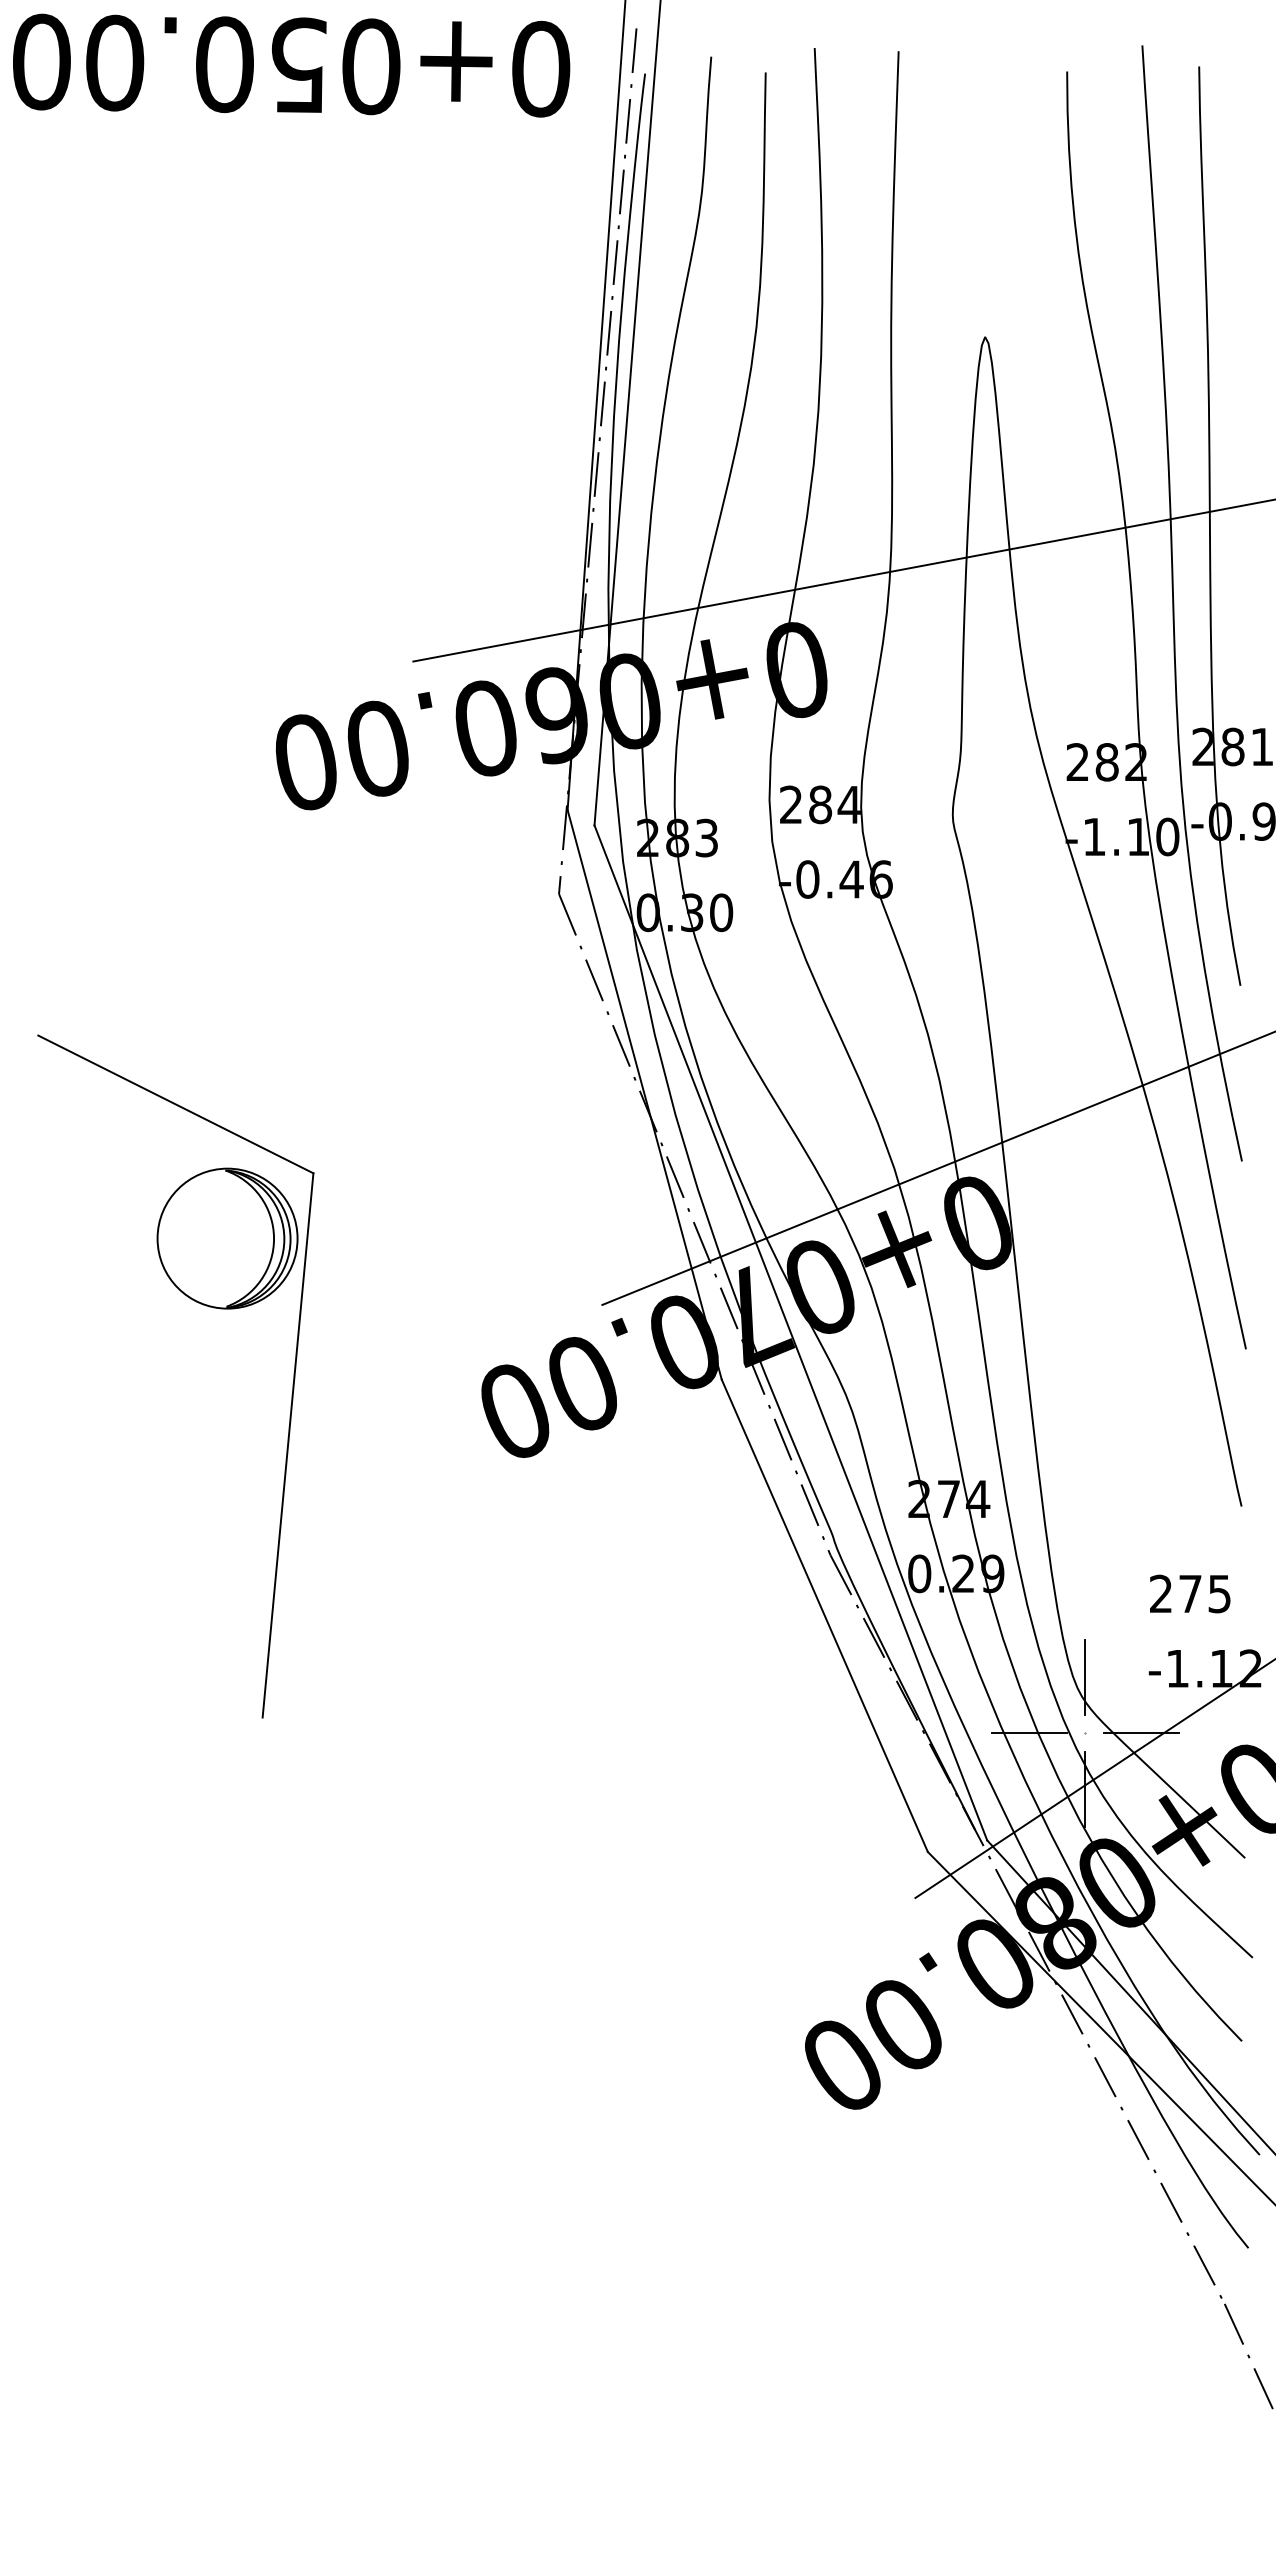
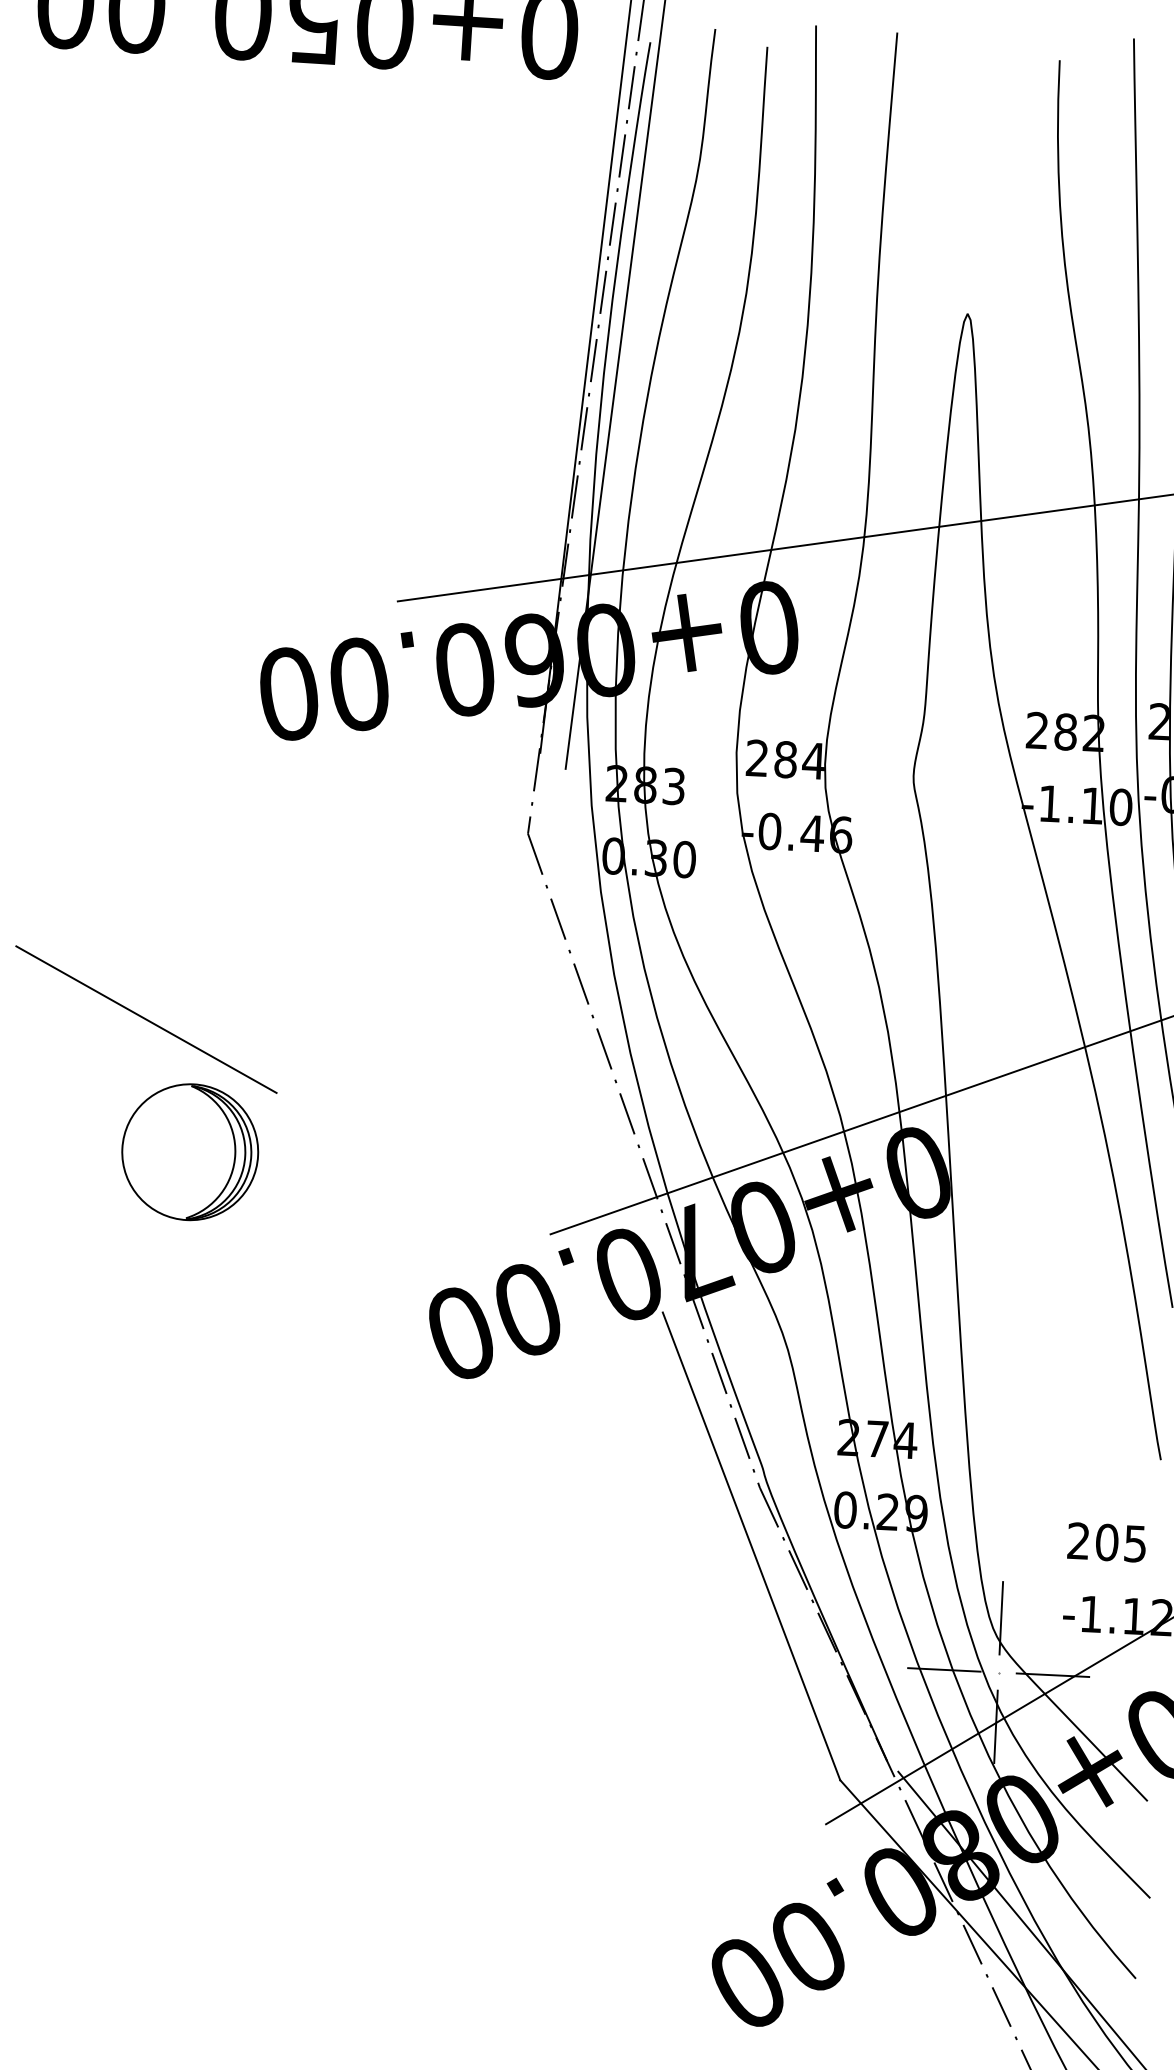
line: (644, 1094) -> (601, 1032), removed
line: (790, 1332) -> (731, 1269), removed
line: (287, 1445) -> (238, 1355), removed
text: (1190, 1593) -> (1107, 1542), 275 -> 205

